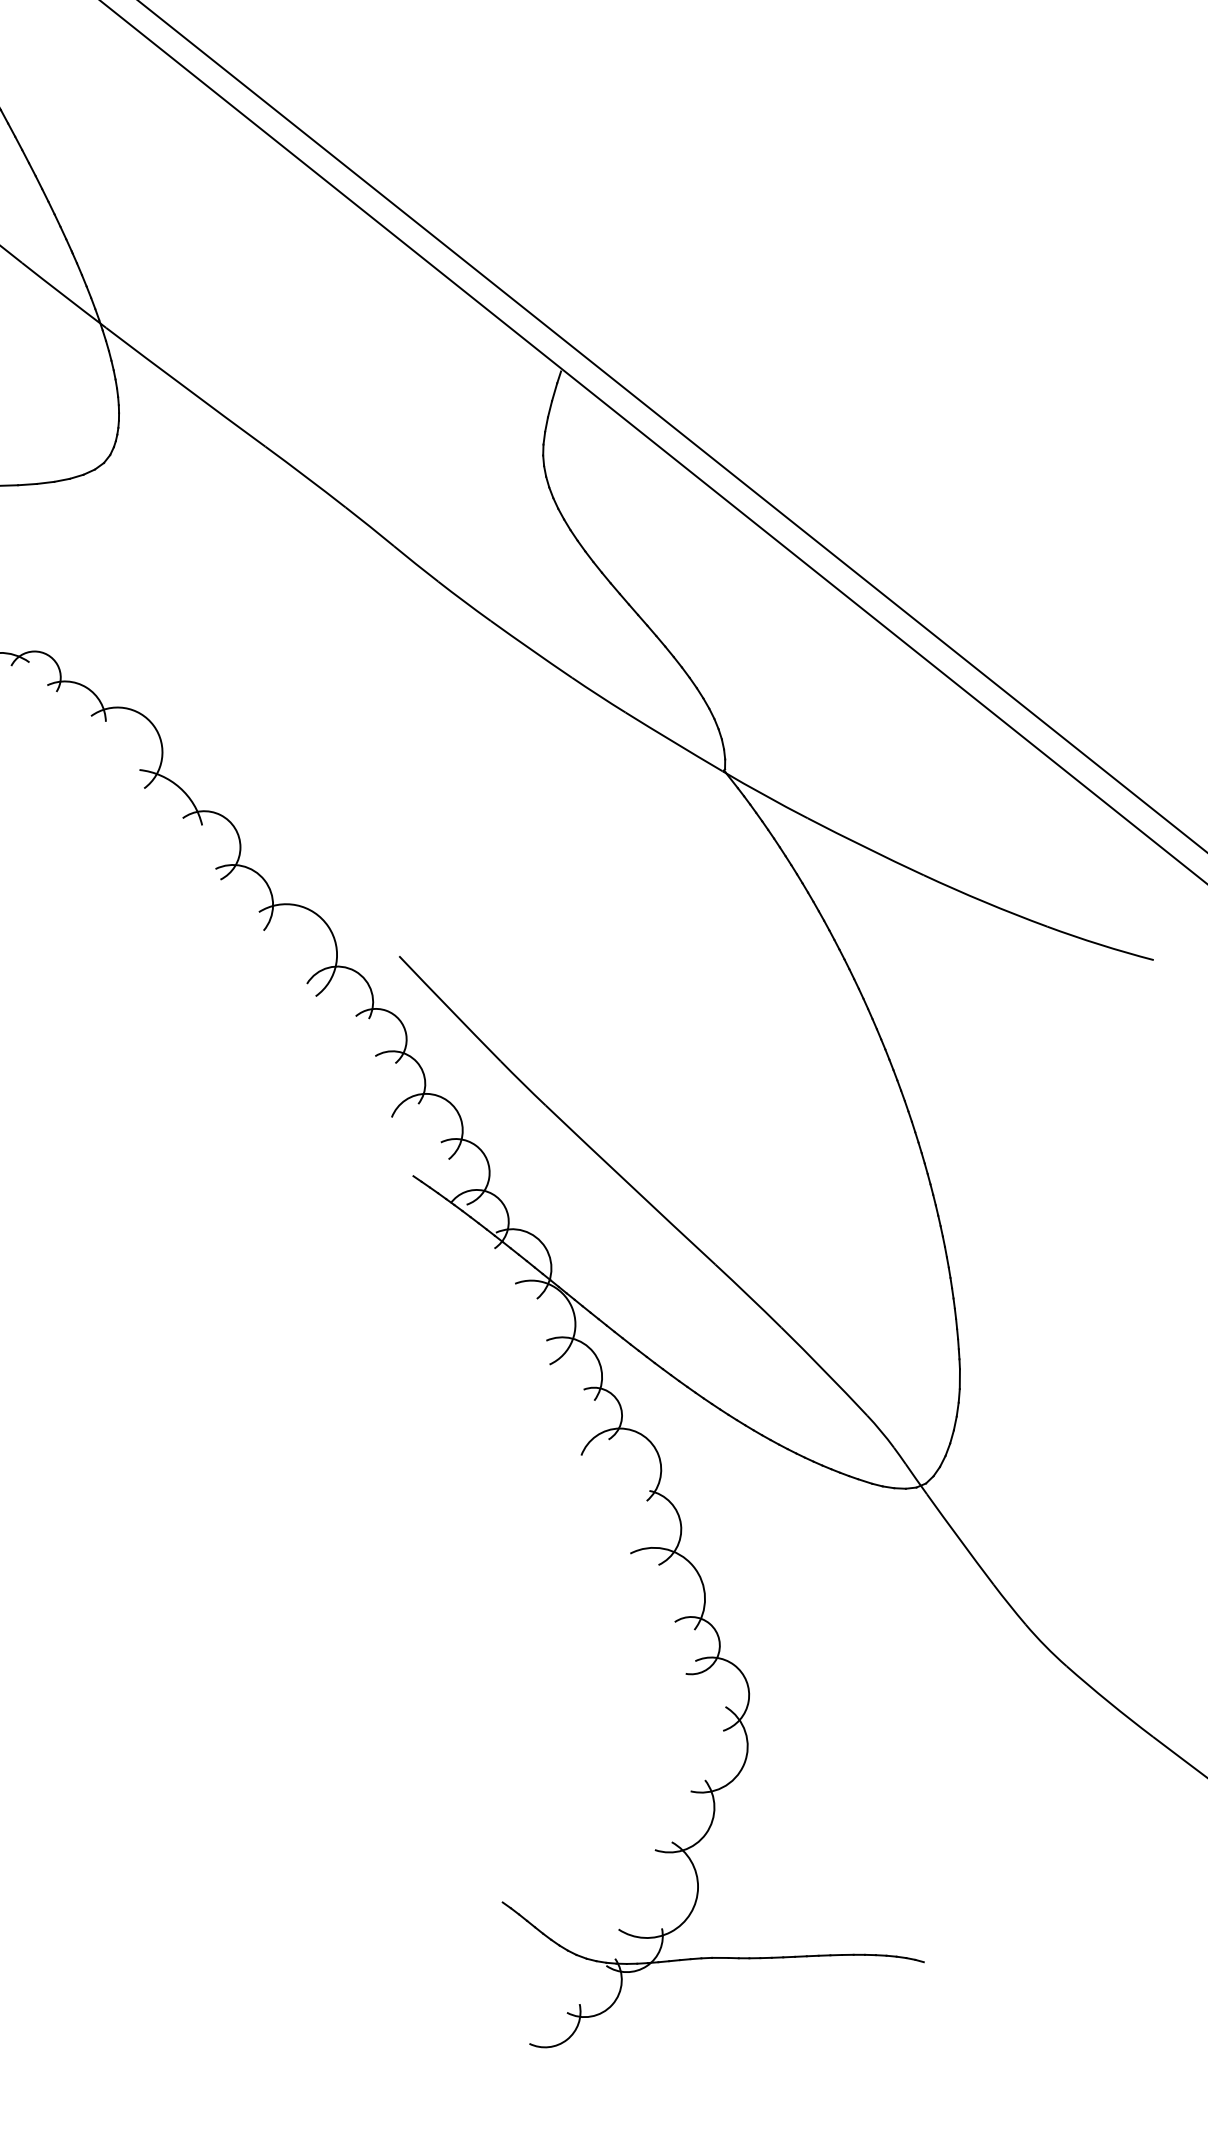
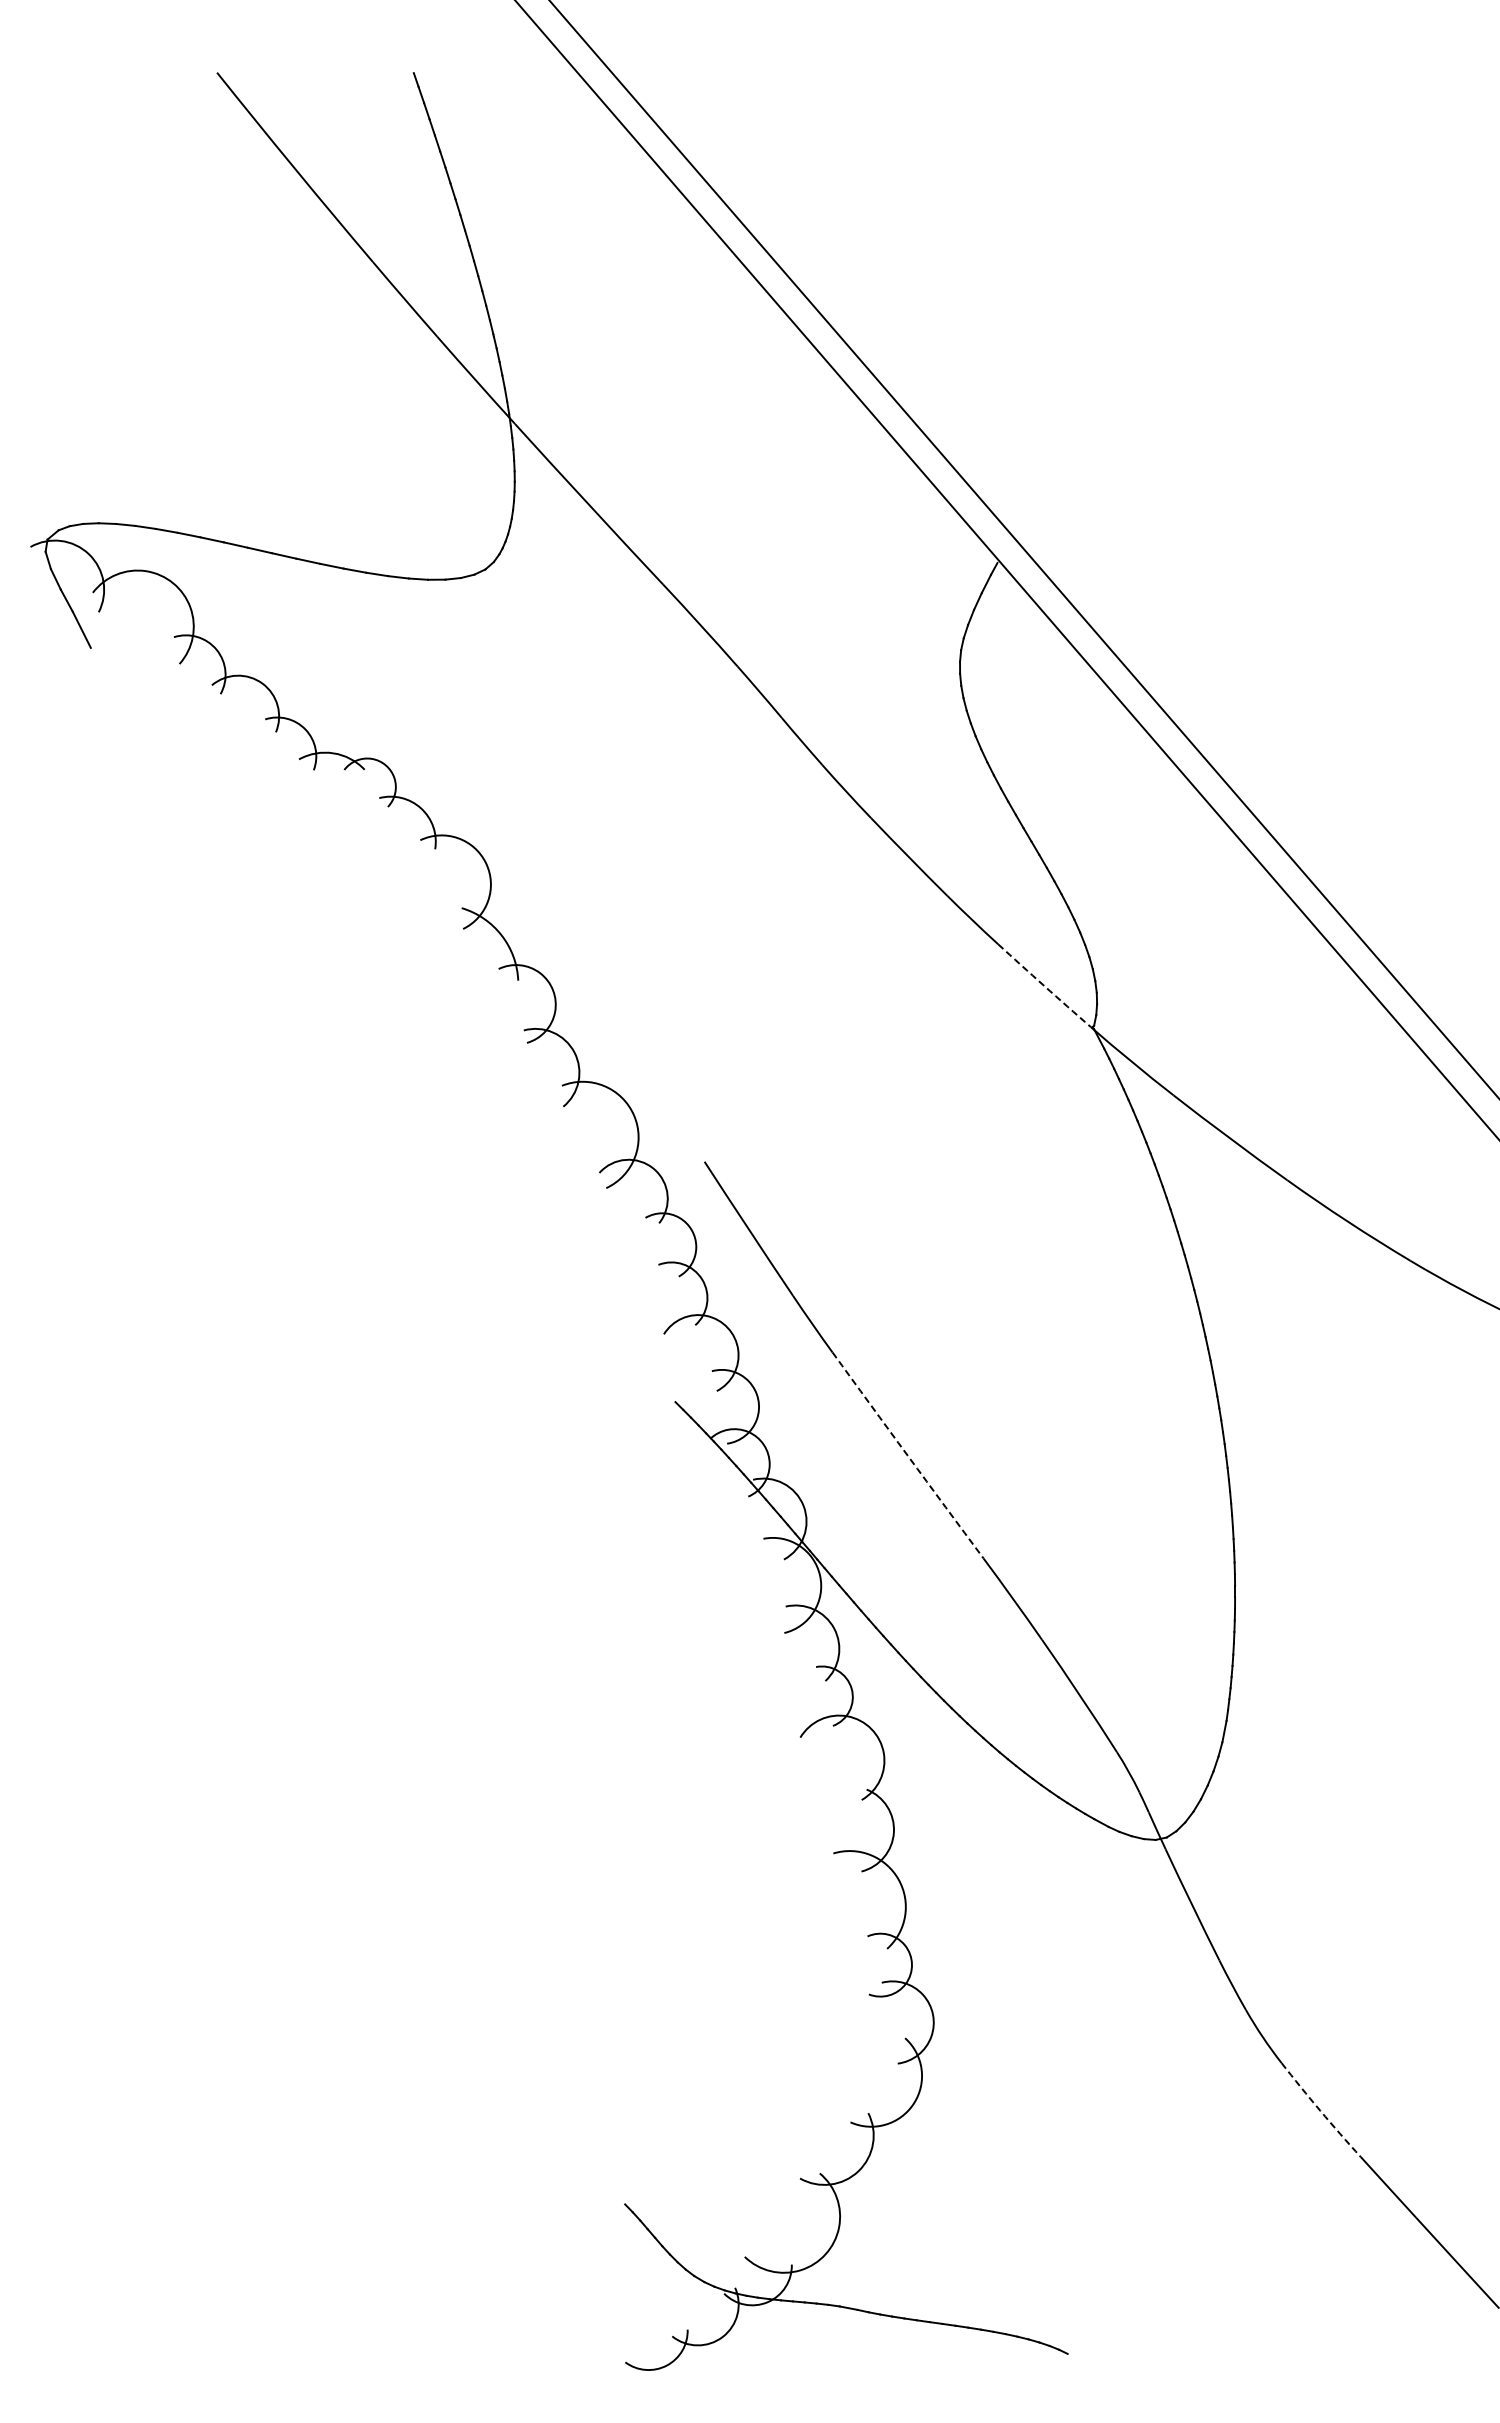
arc: (674, 742) -> (1044, 986), solid -> dashed
arc: (630, 1185) -> (907, 1455), solid -> dashed
arc: (1109, 1702) -> (1320, 2110), solid -> dashed

